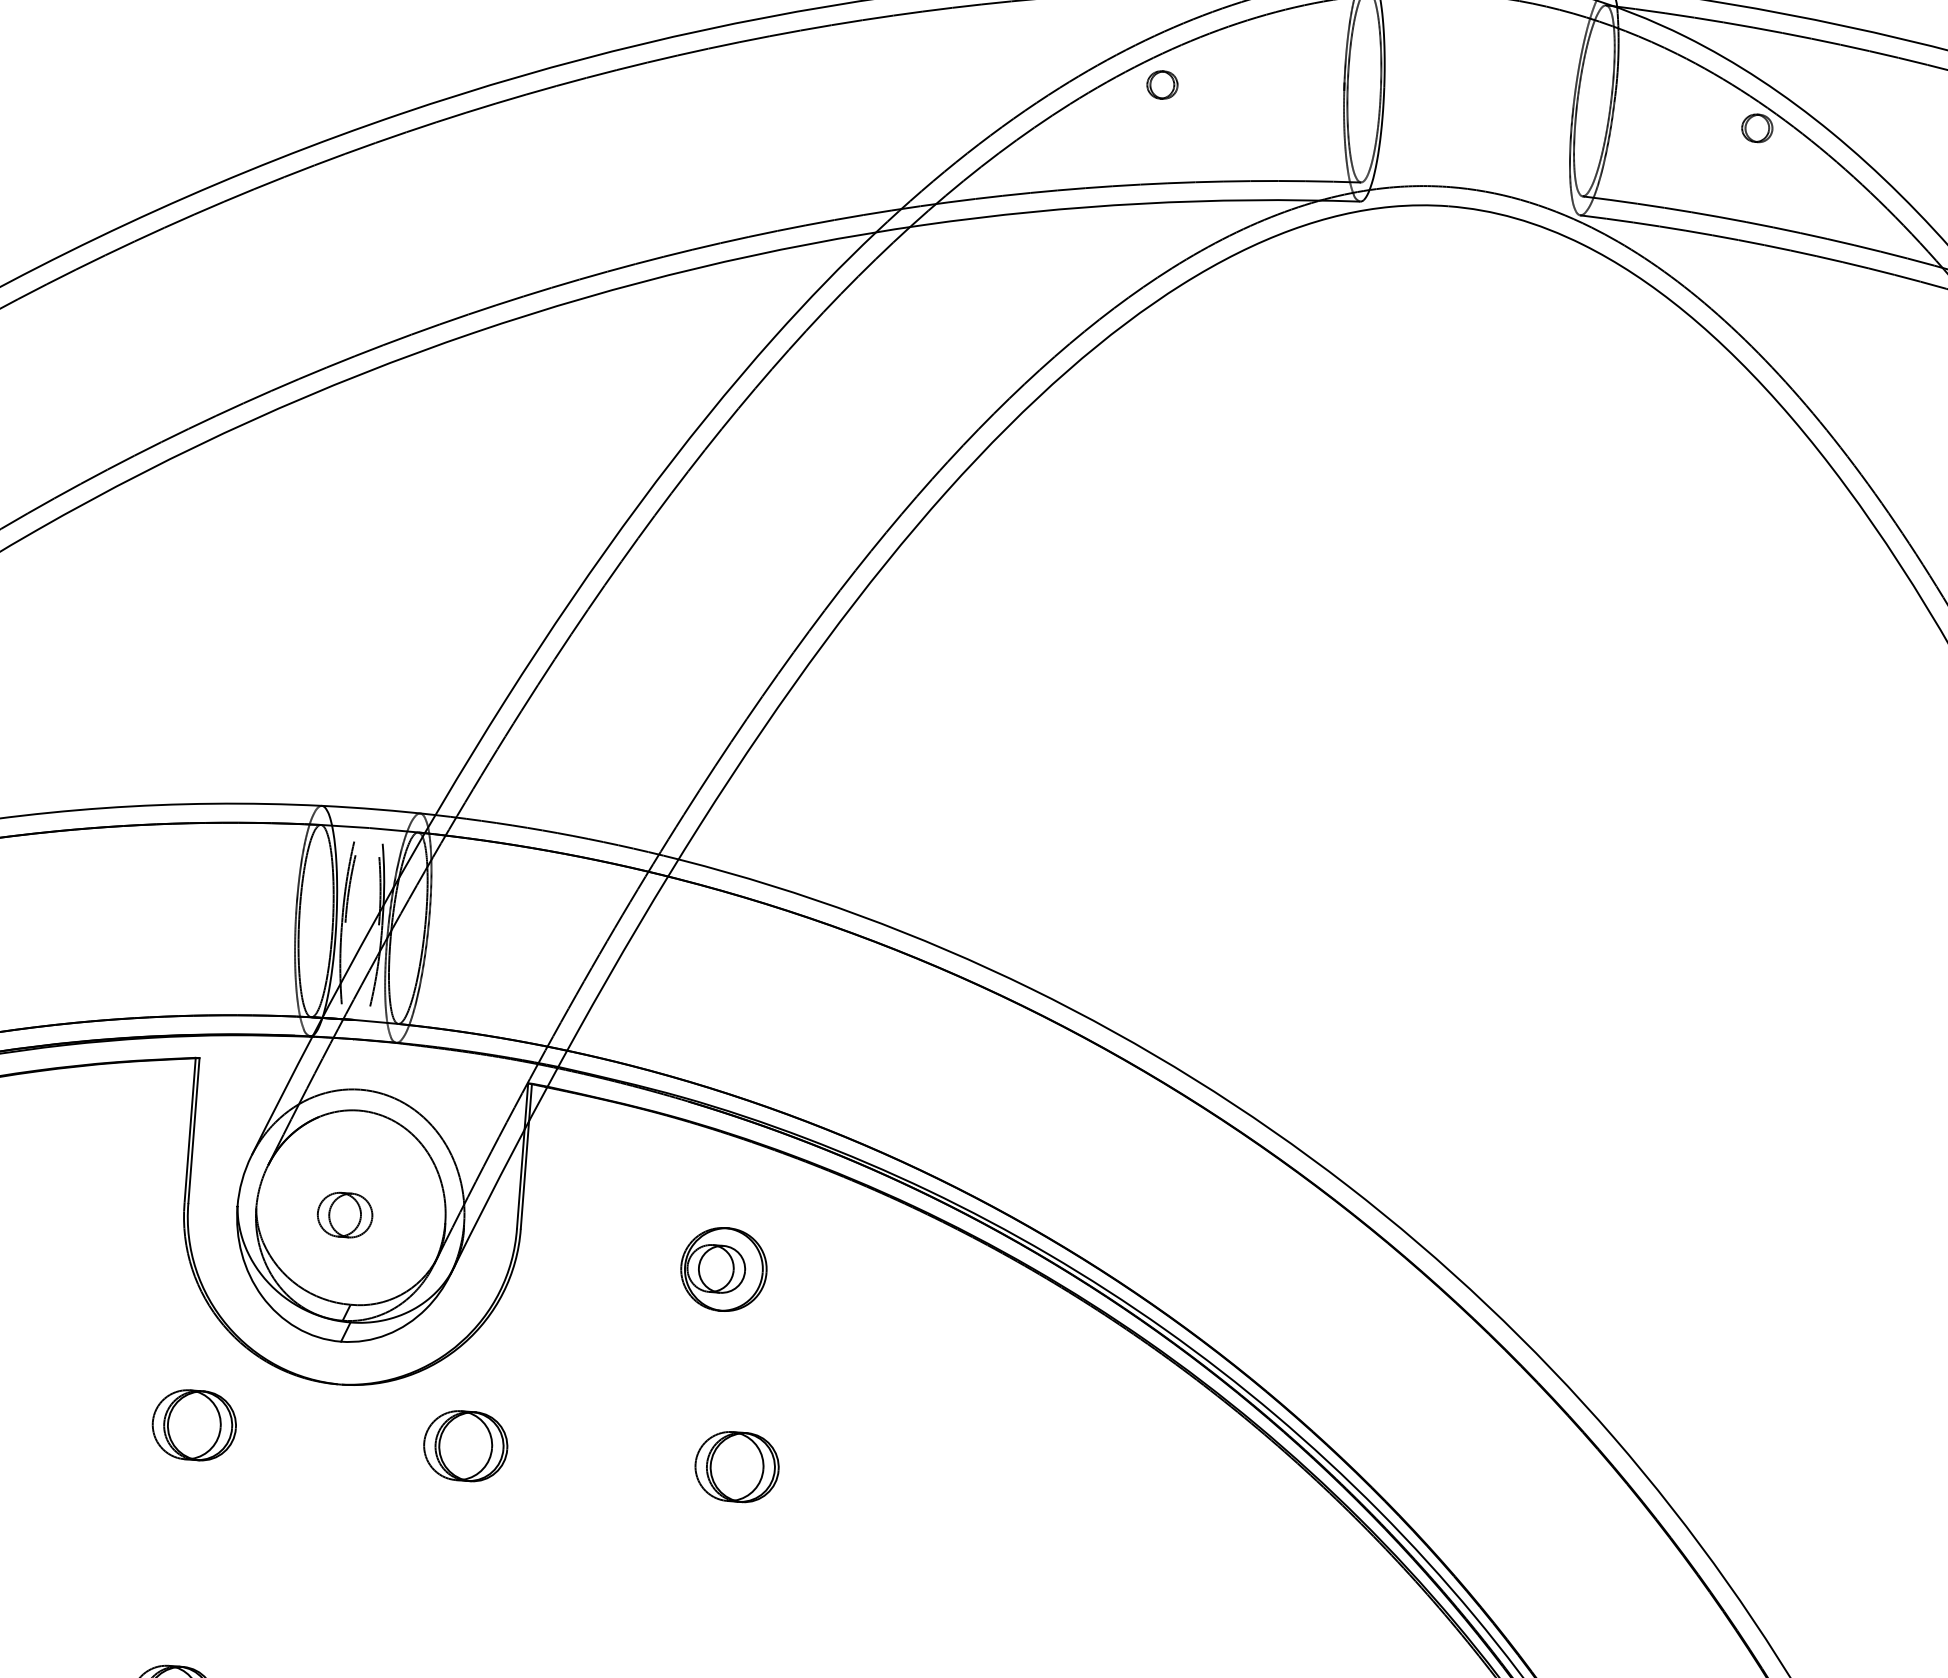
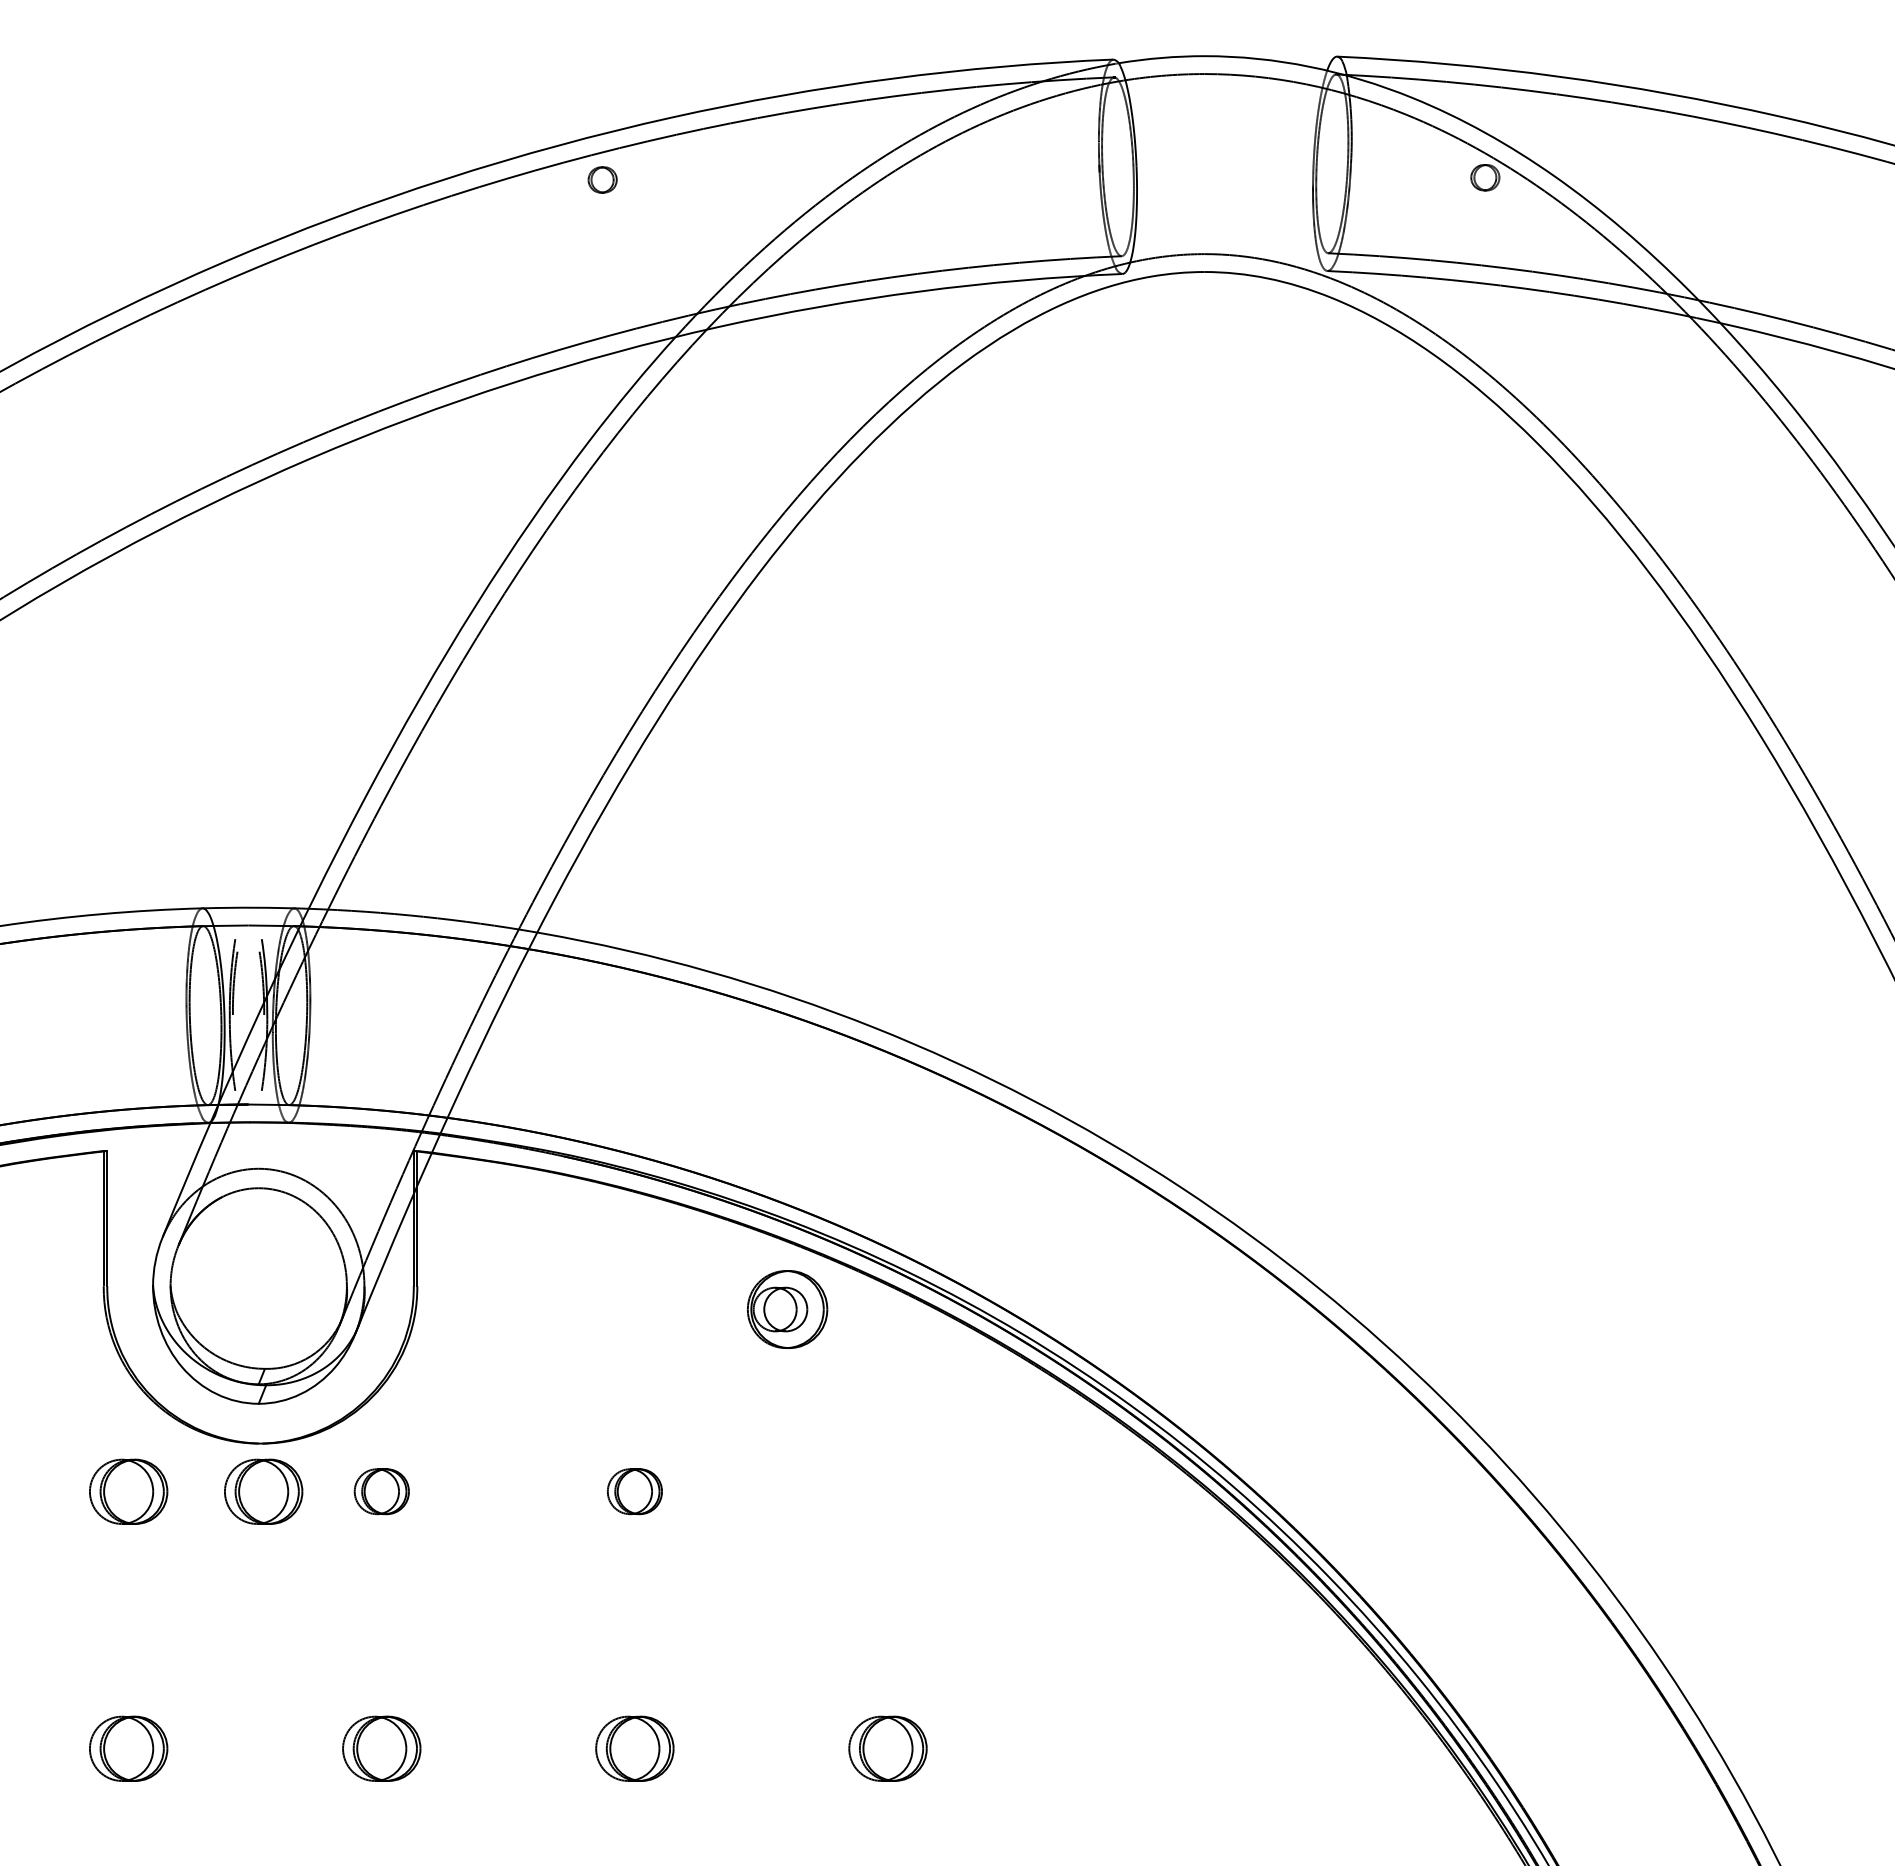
part: (1162, 84) -> (602, 179), moved
part: (345, 1214) -> (253, 1285), removed
part: (723, 1269) -> (787, 1309), moved
part: (338, 1436) -> (263, 1491), added
part: (465, 1445) -> (381, 1491), size x0.7
part: (736, 1466) -> (634, 1491), size x0.7

